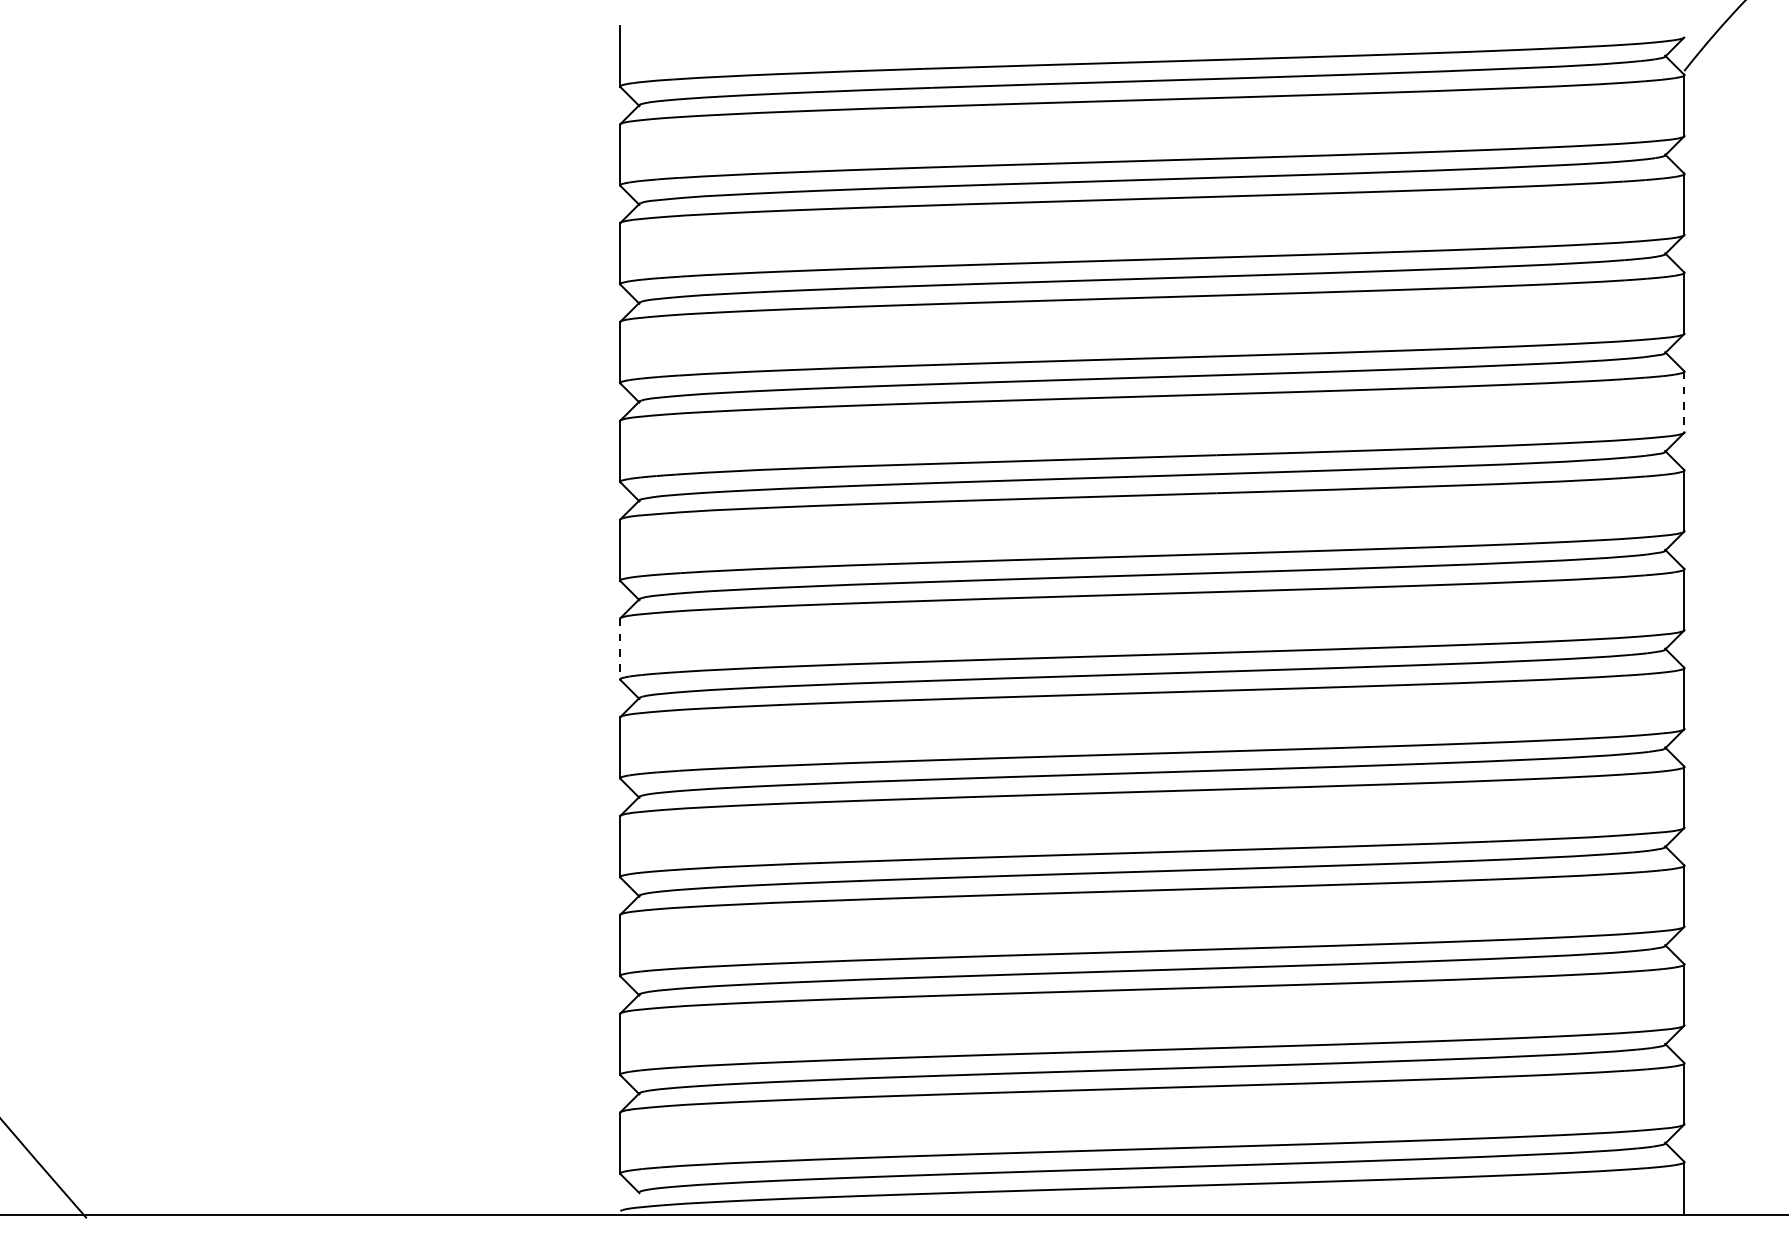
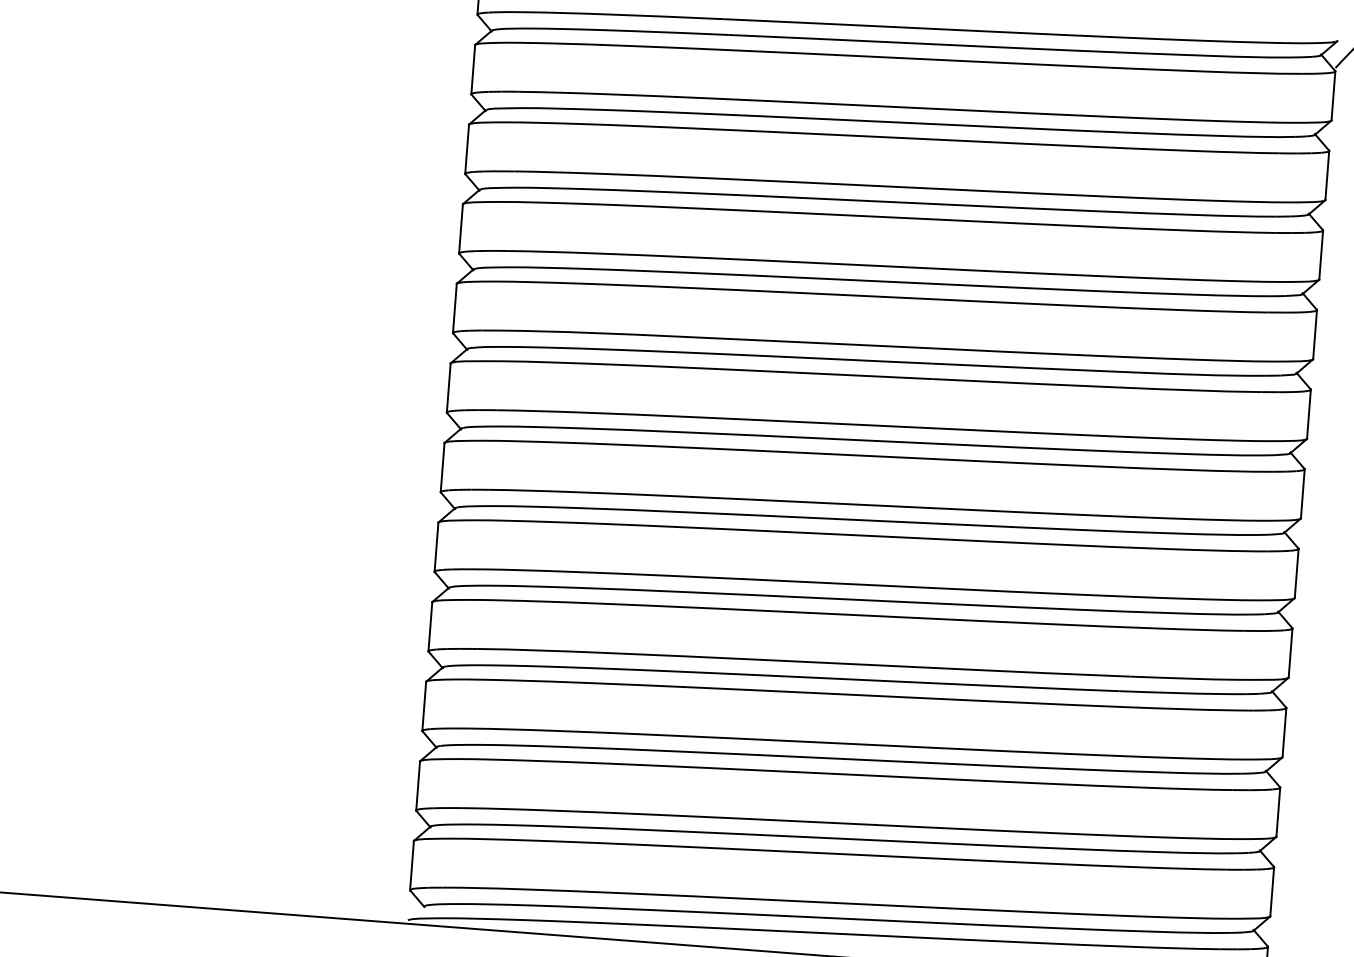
line: (1684, 402) -> (1315, 335), dashed -> solid
line: (620, 649) -> (442, 468), dashed -> solid

